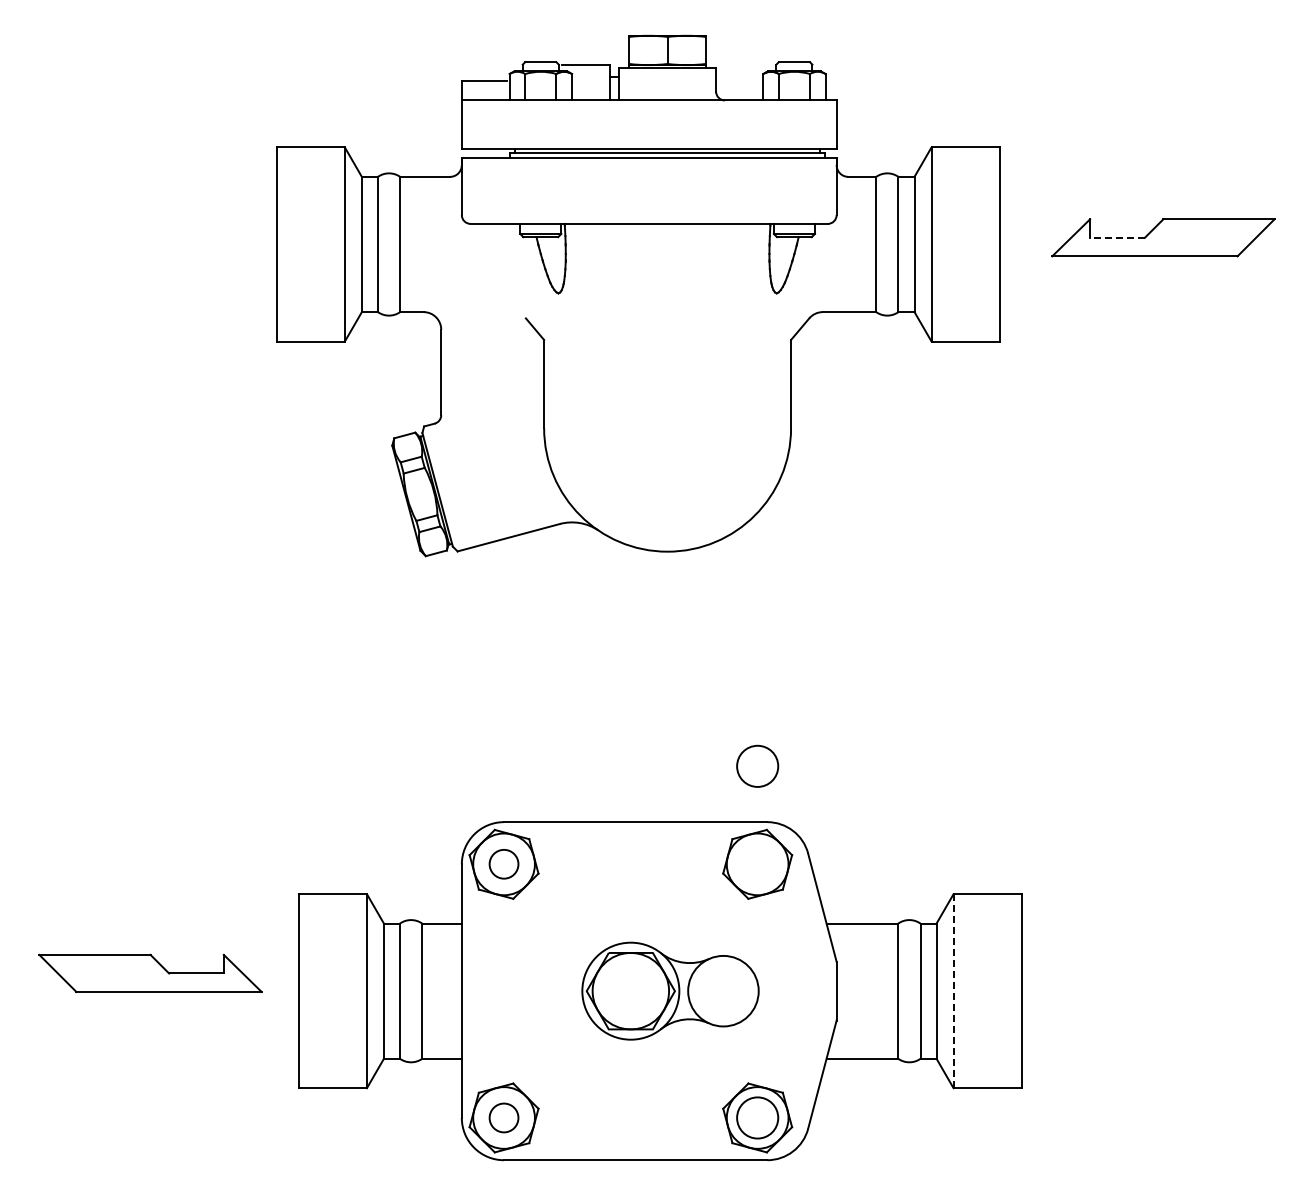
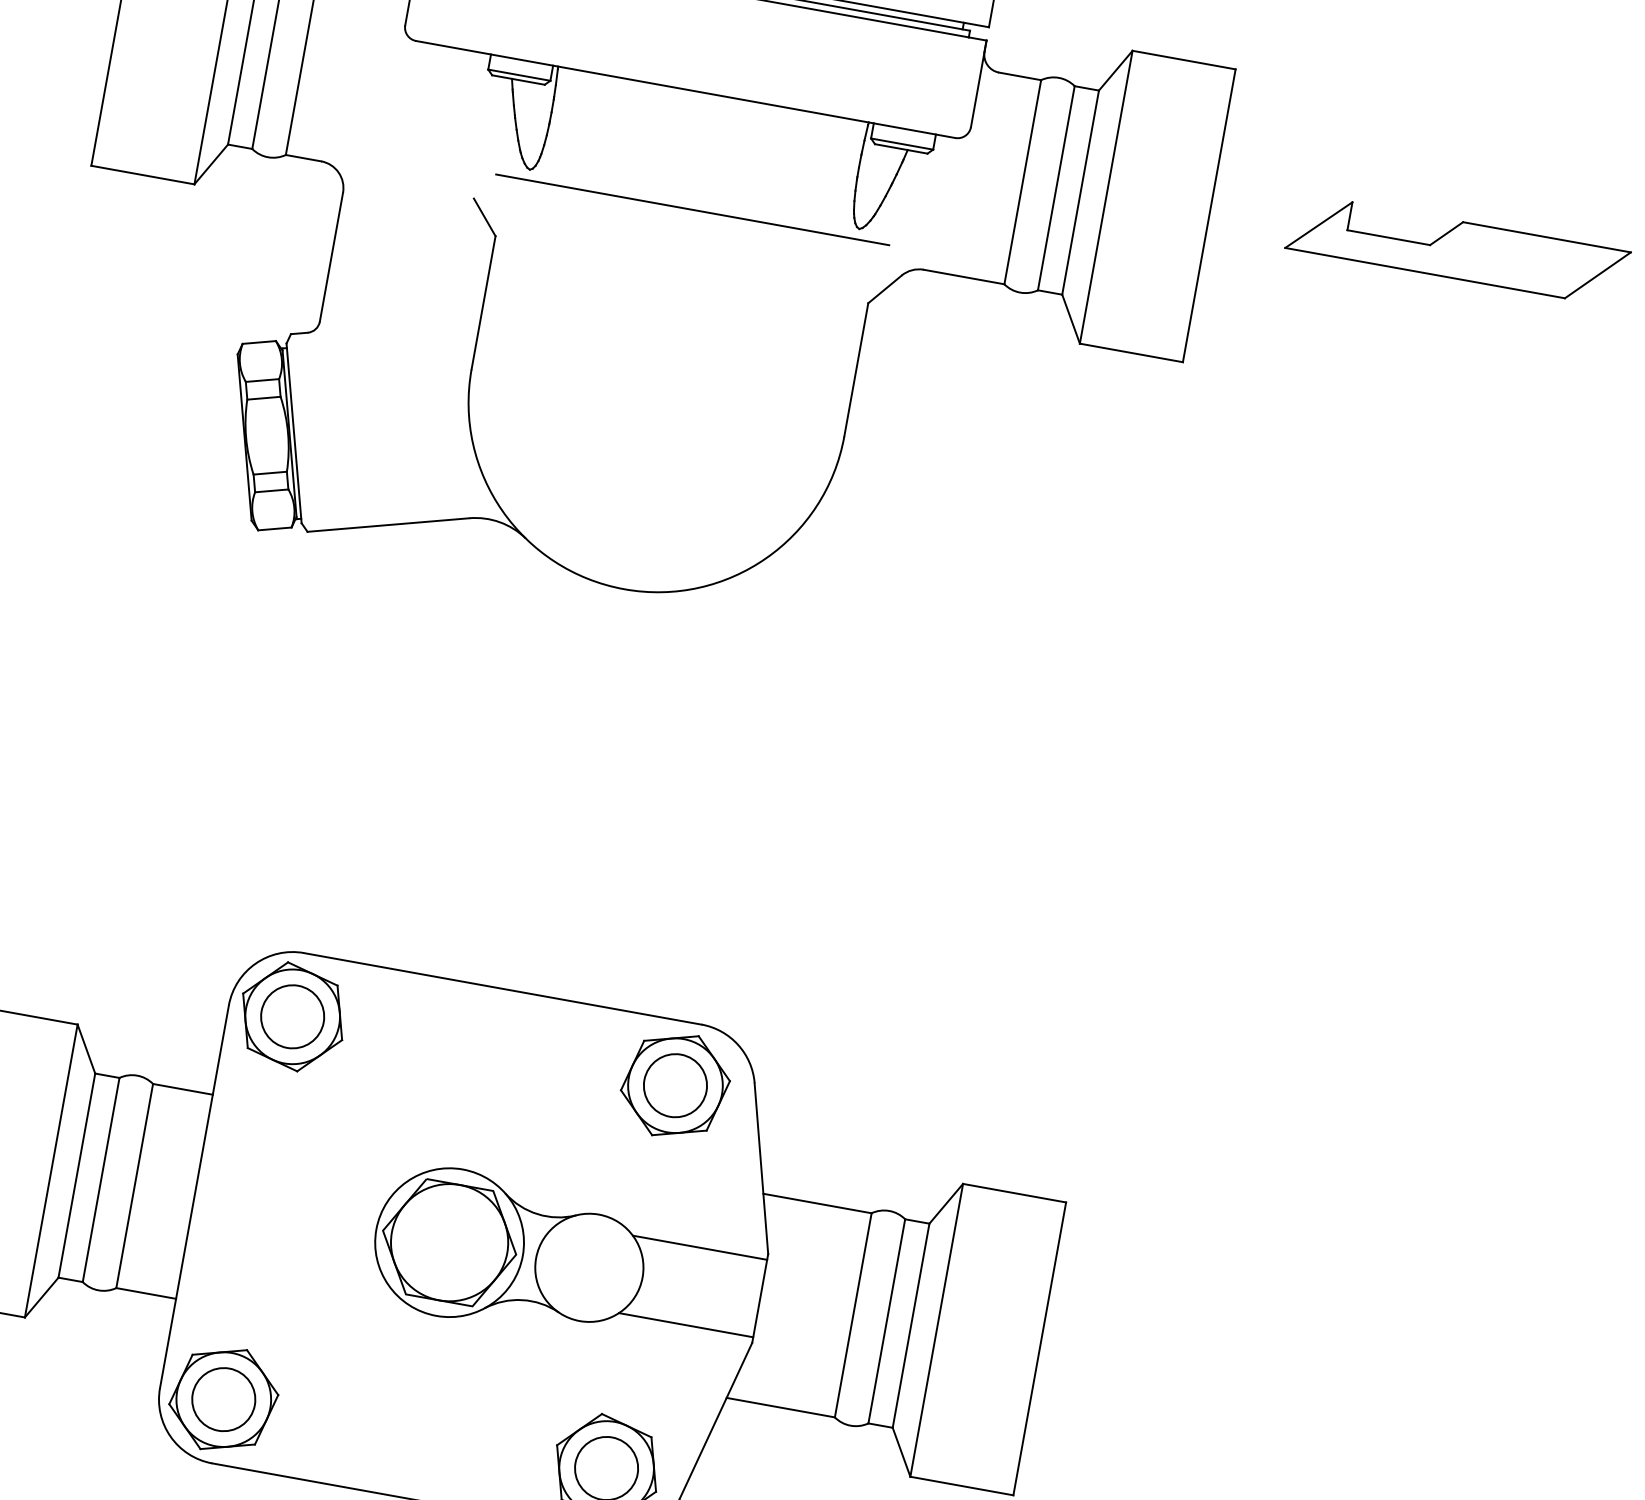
line: (1117, 237) -> (1388, 237), dashed -> solid
line: (667, 300) -> (692, 210), added
circle: (757, 765) -> (675, 1084), moved
circle: (503, 863) -> (292, 1015), size x1.43
line: (791, 965) -> (699, 1247), added
line: (953, 991) -> (936, 1330), dashed -> solid
line: (791, 1016) -> (685, 1324), added
circle: (503, 1117) -> (223, 1398), size x1.43

